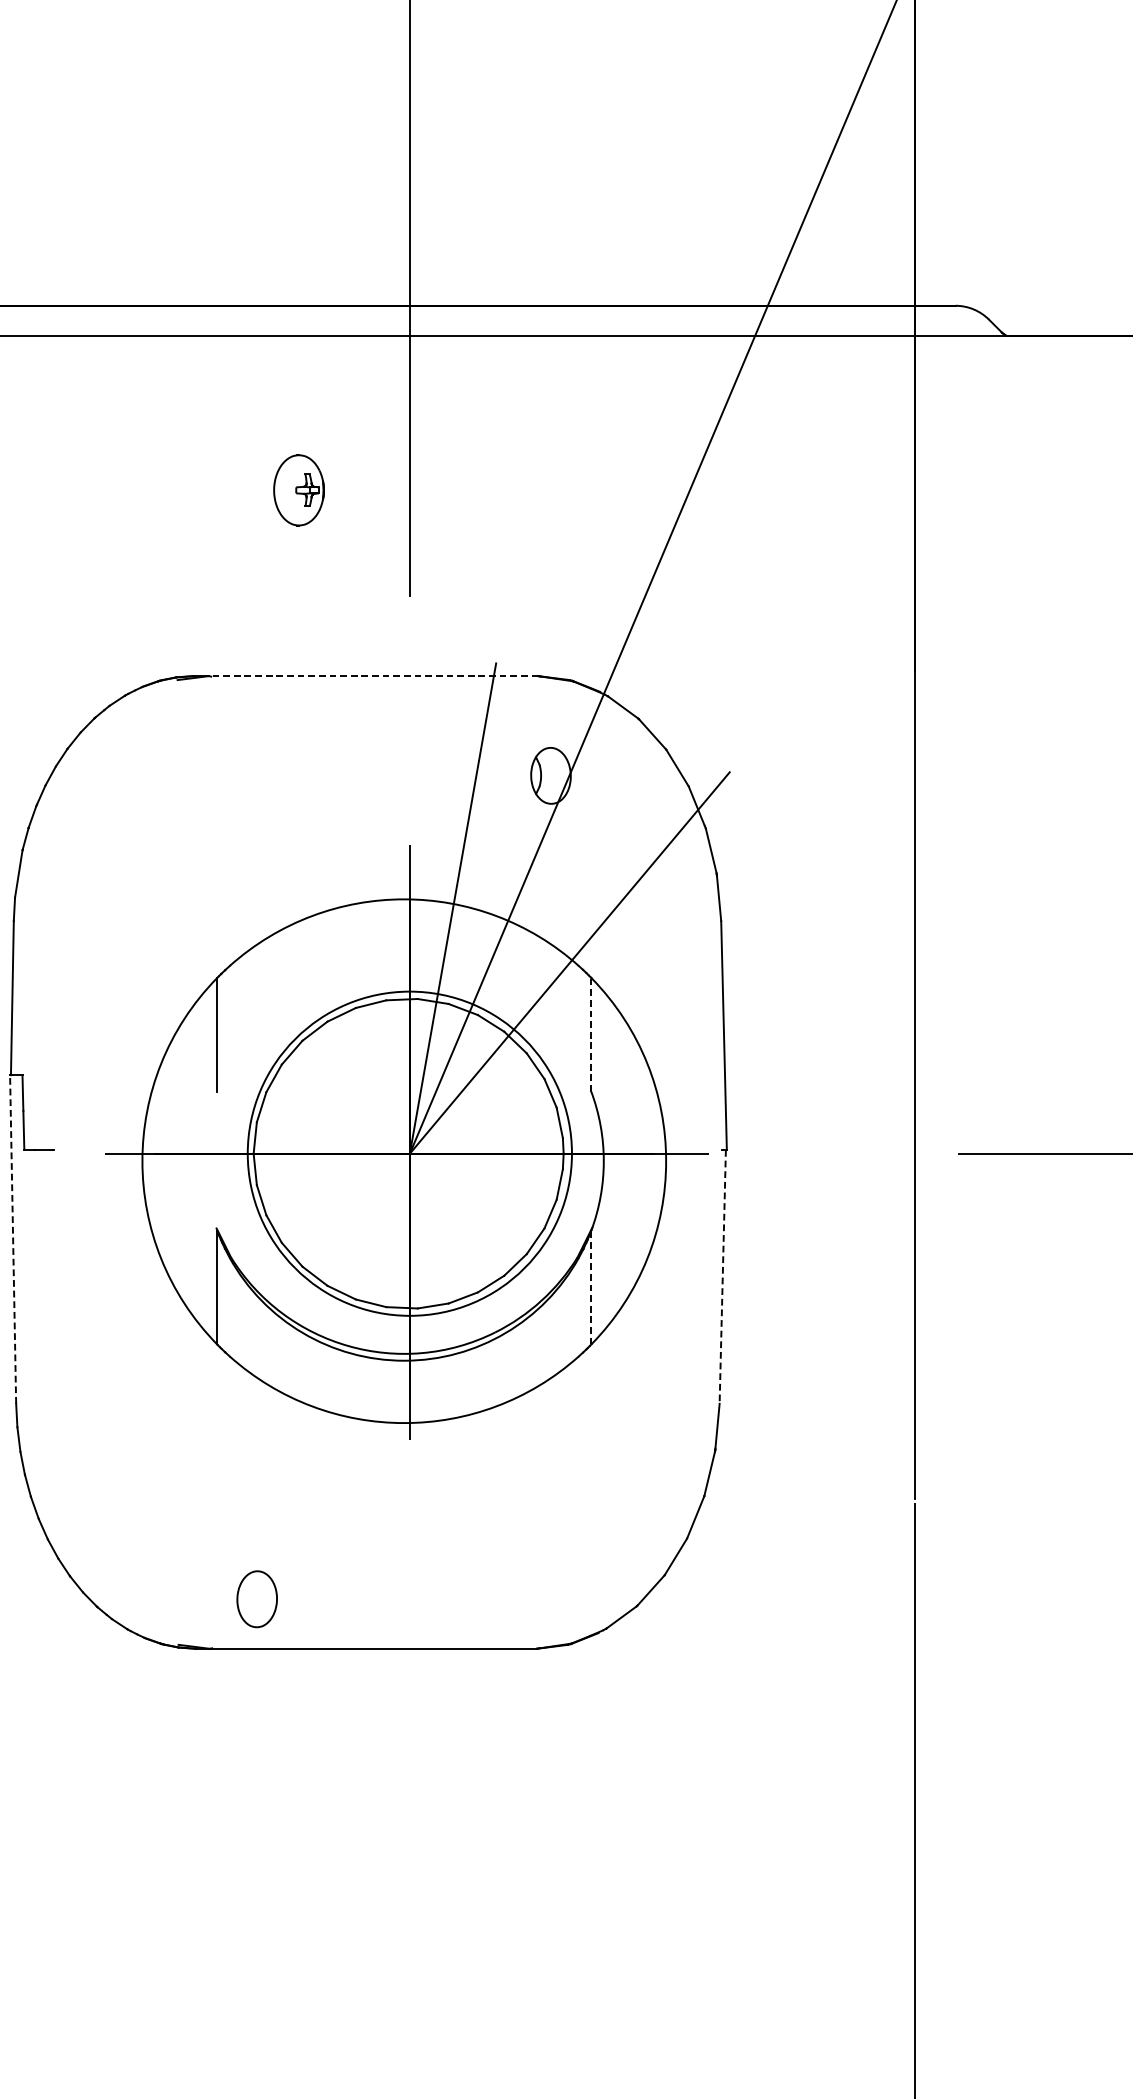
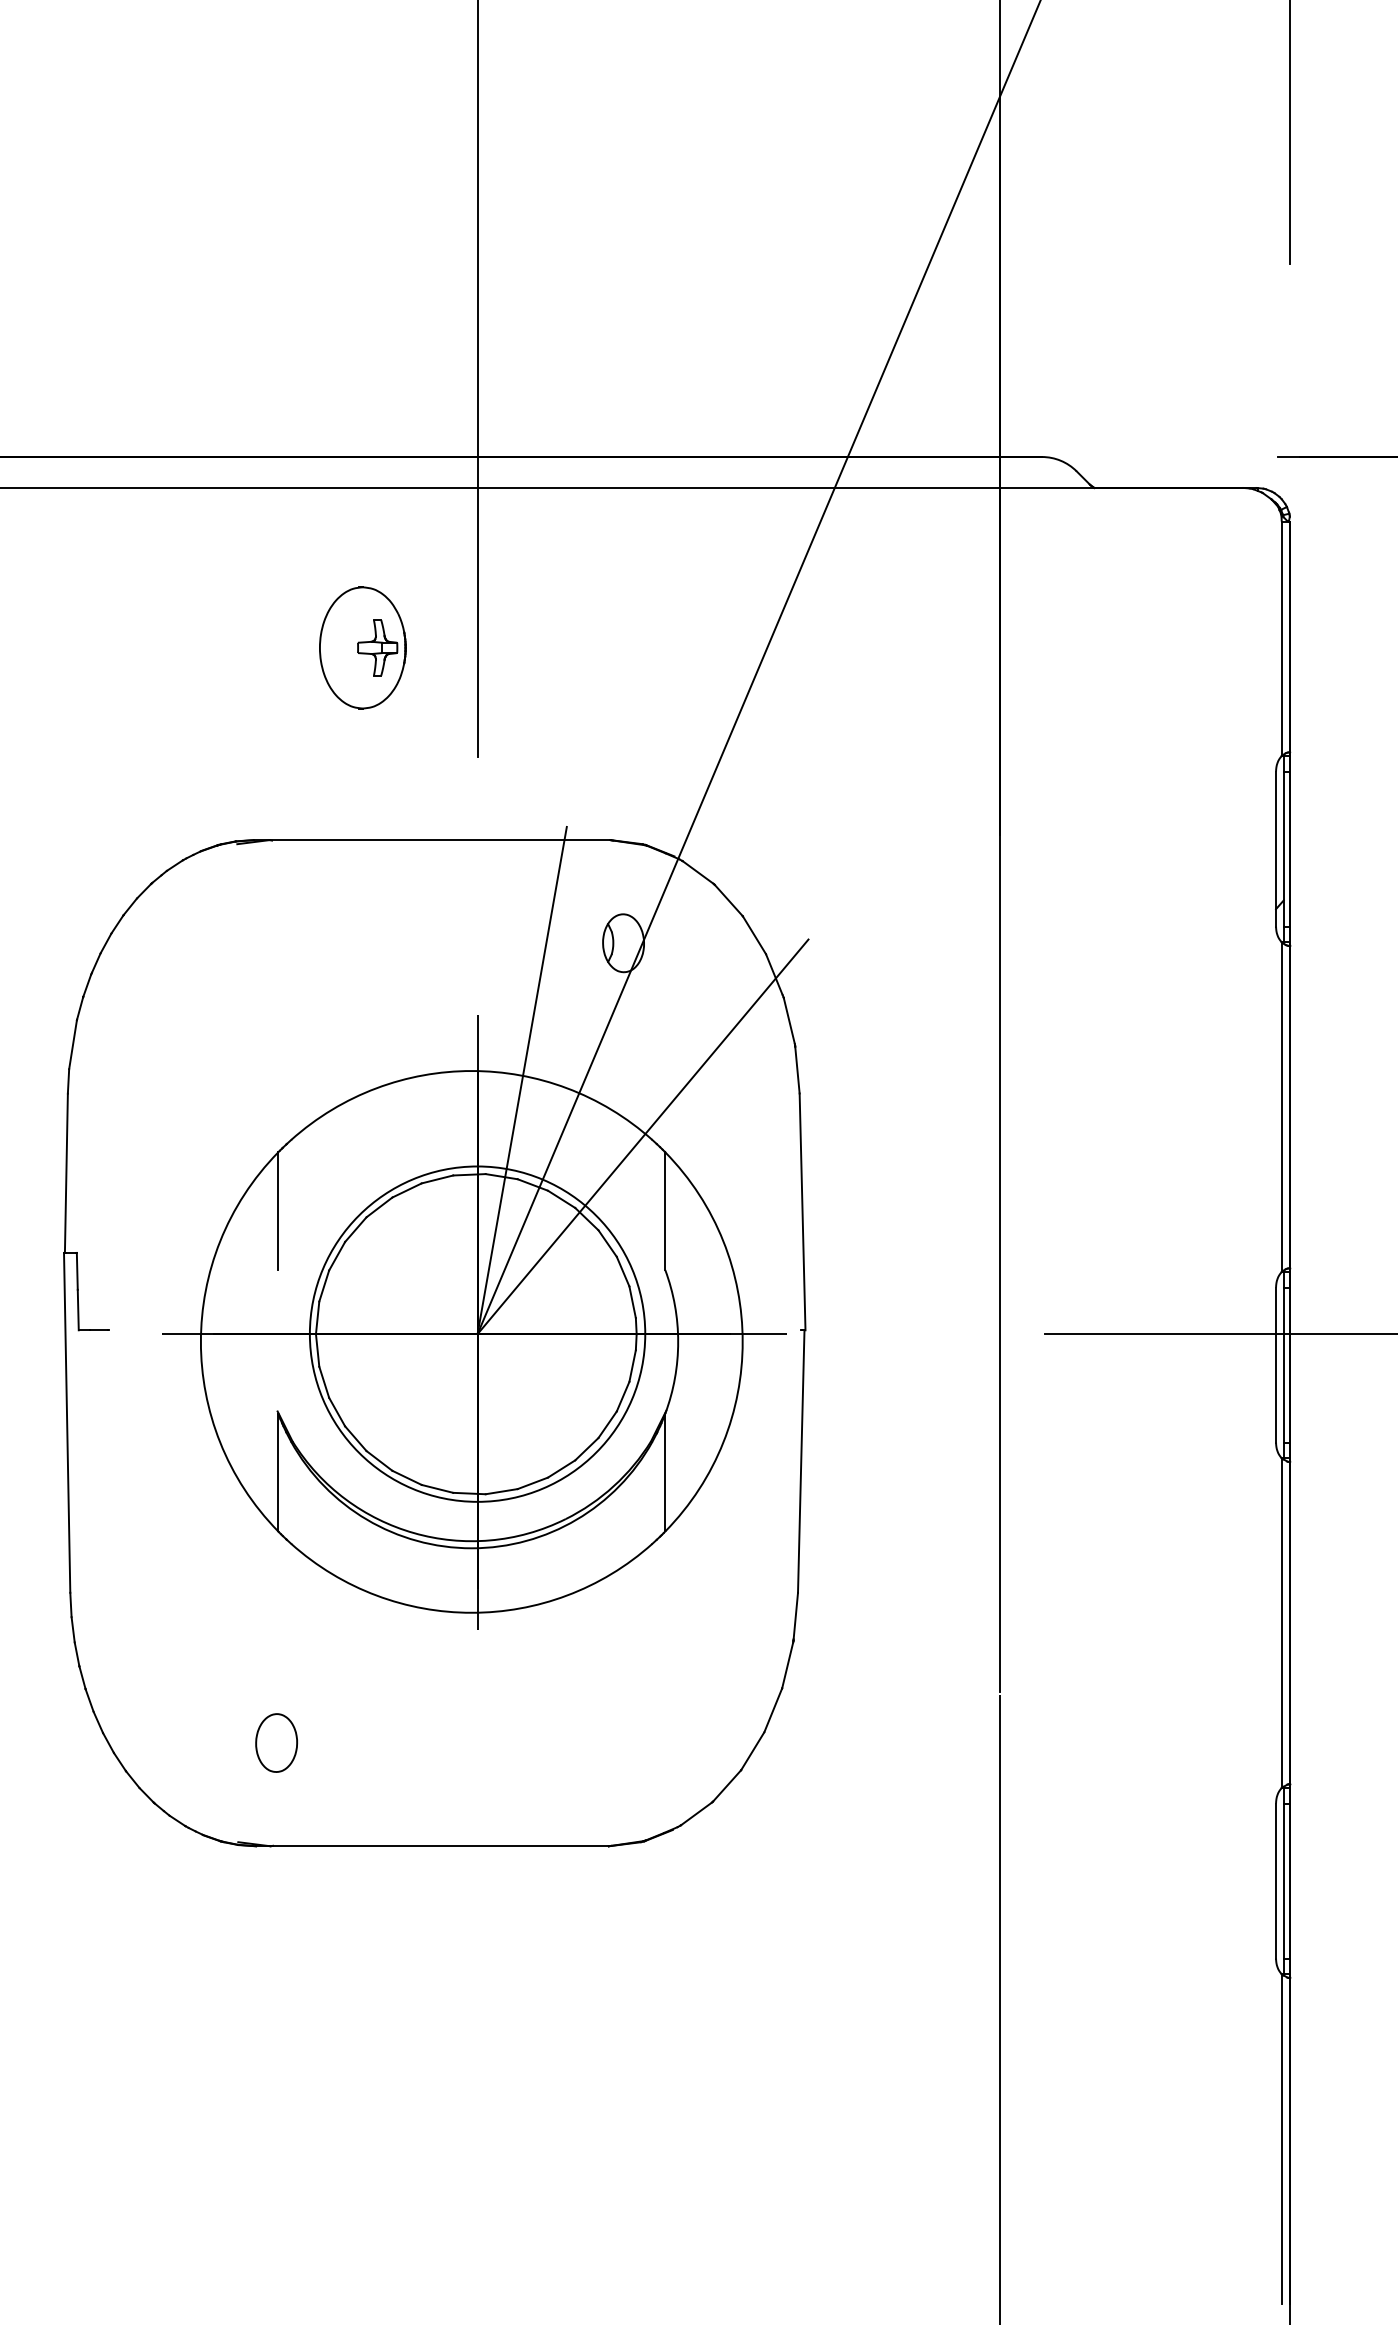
part: (298, 489) -> (362, 647), size x1.67
line: (373, 676) -> (439, 840), dashed -> solid
line: (591, 1035) -> (665, 1211), dashed -> solid
line: (13, 1239) -> (67, 1422), dashed -> solid
line: (723, 1277) -> (801, 1462), dashed -> solid
line: (591, 1287) -> (665, 1472), dashed -> solid
part: (257, 1598) -> (276, 1742), moved

